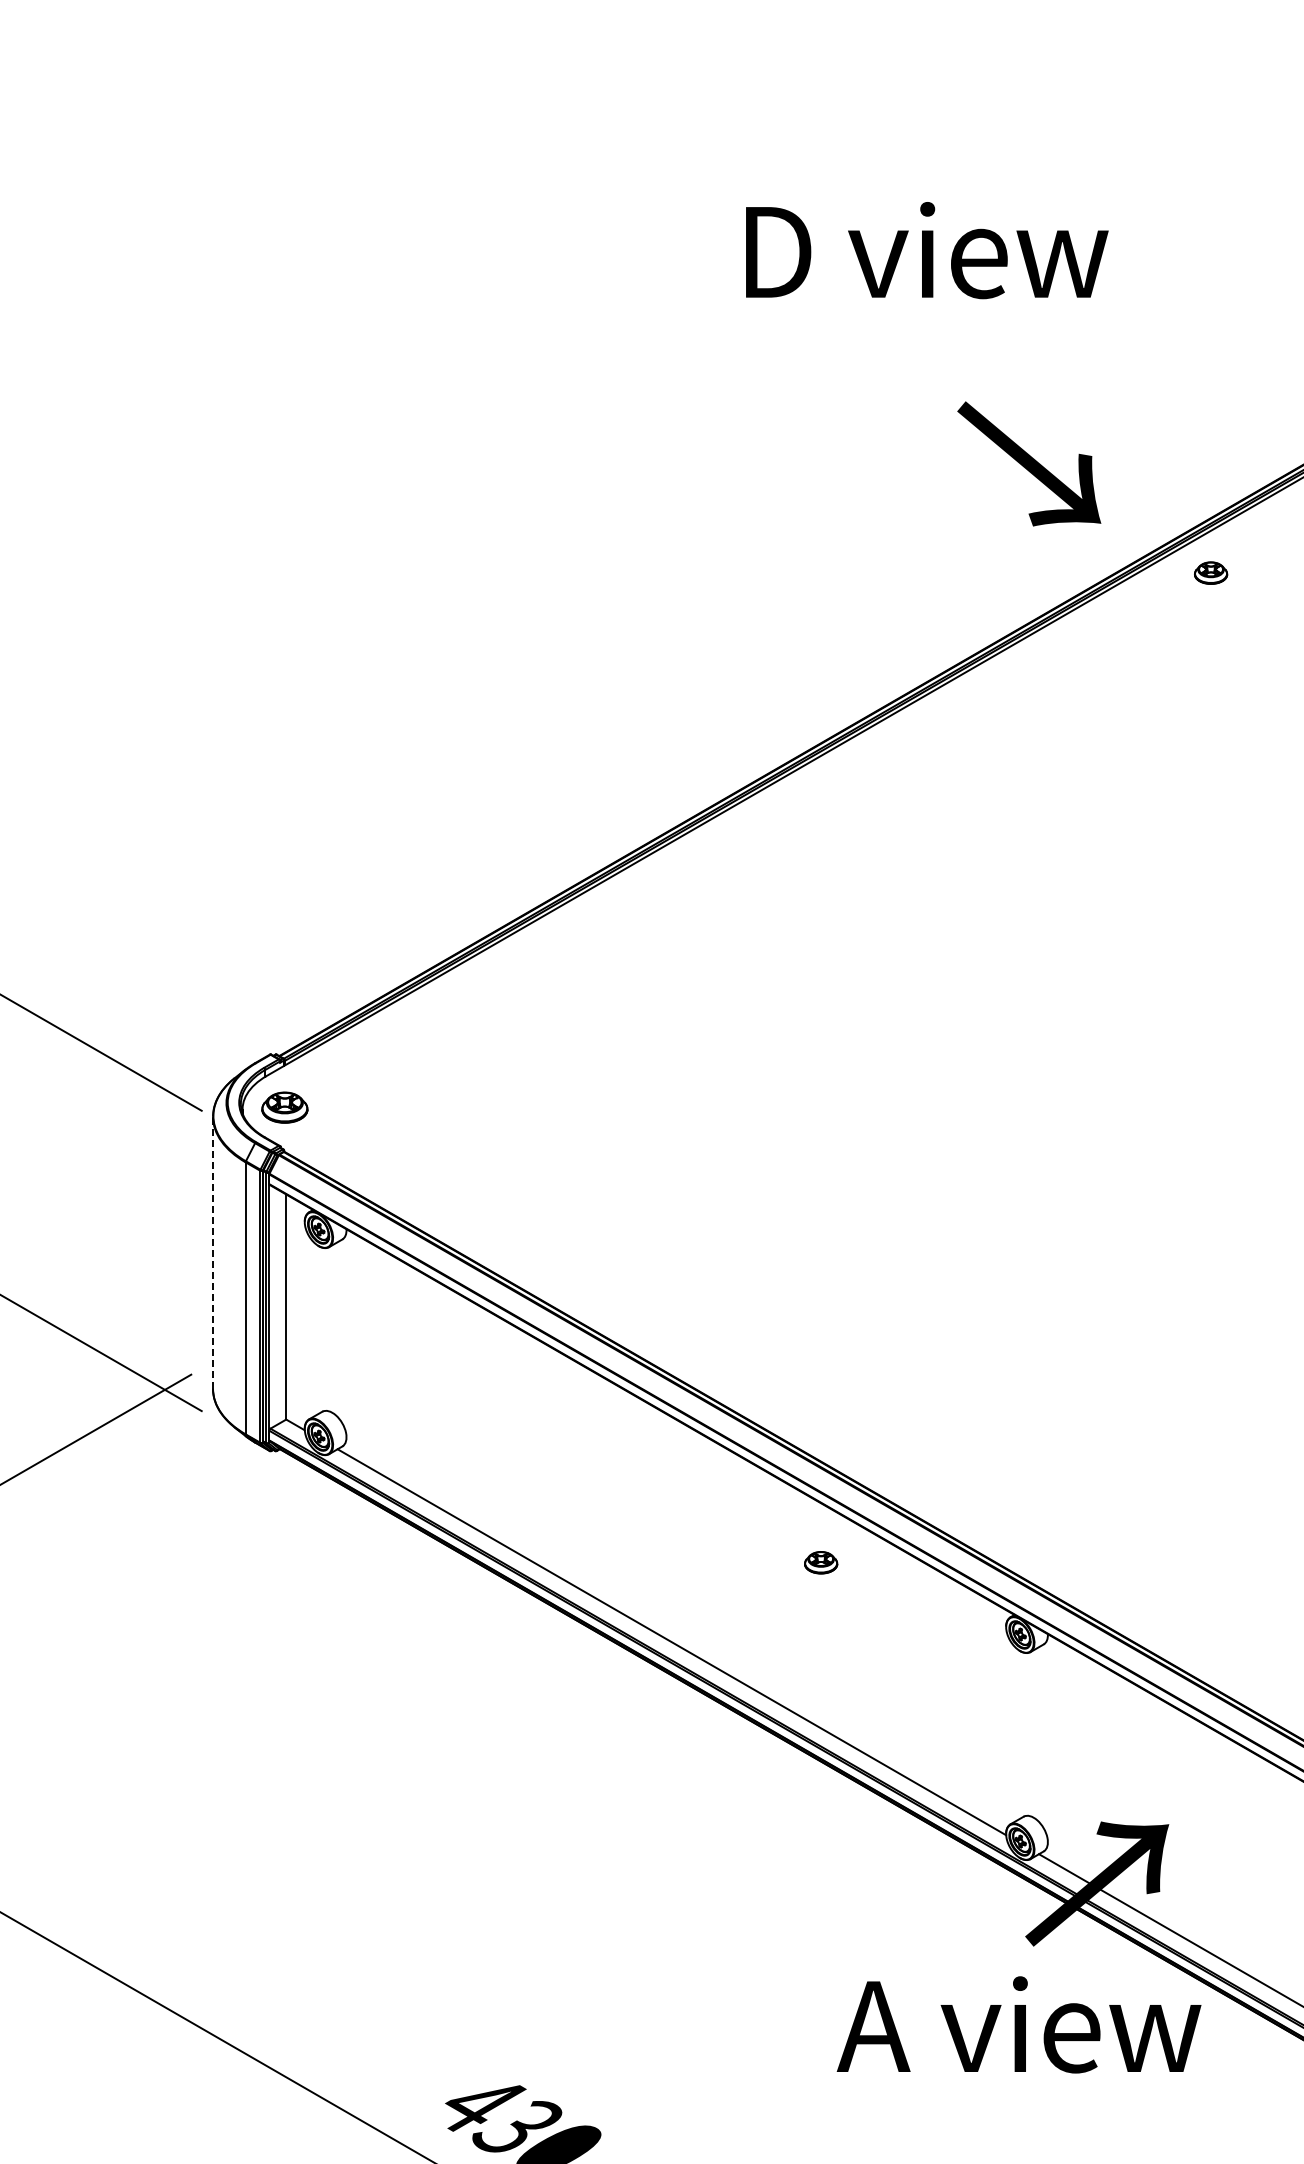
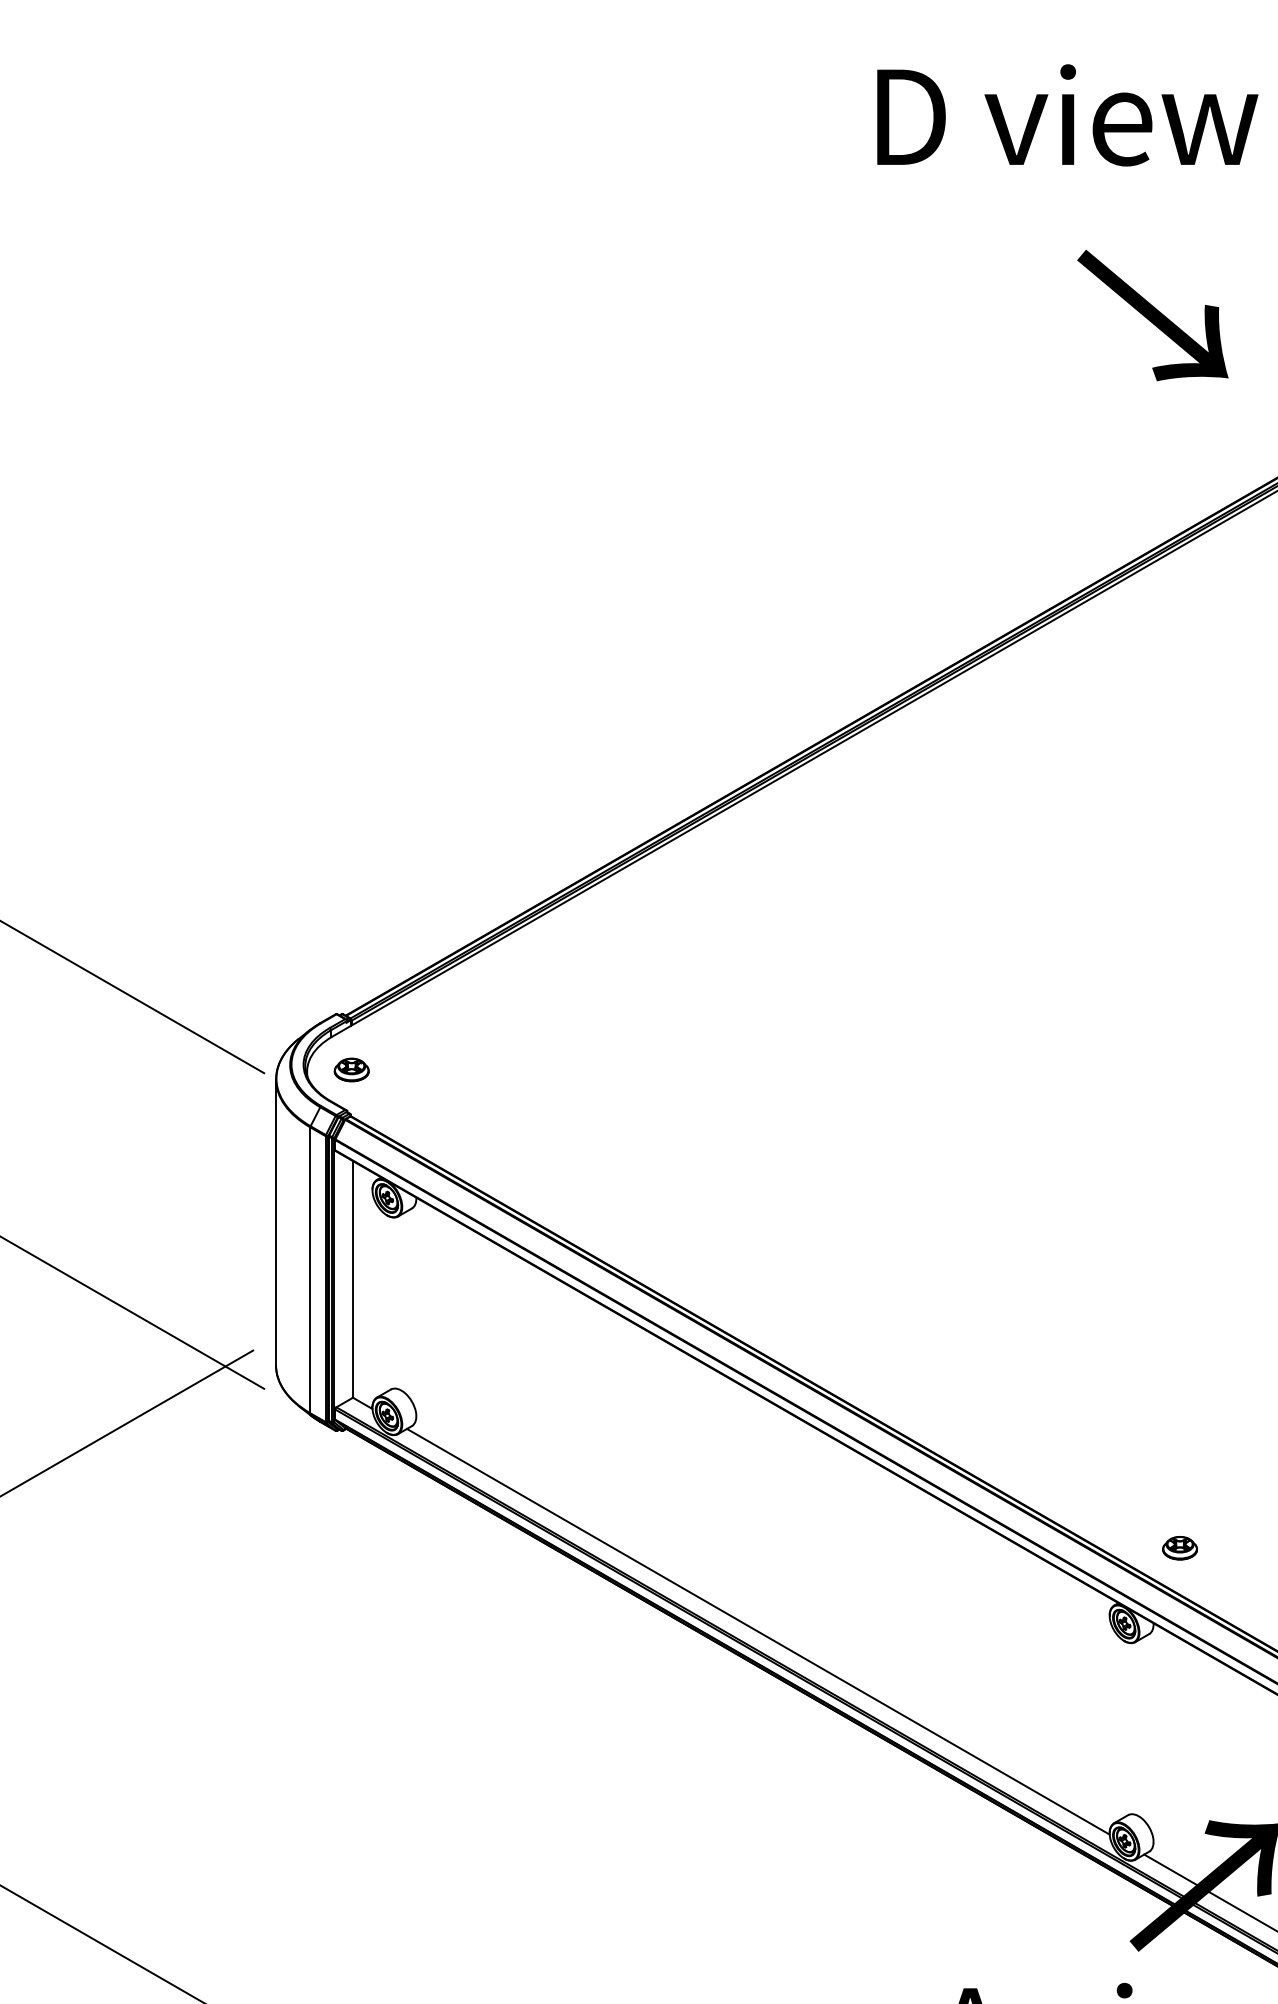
text: (927, 250) -> (1068, 115), moved
text: (1029, 463) -> (1153, 315), moved
part: (285, 1107) -> (352, 1069), size x0.71
line: (213, 1252) -> (276, 1222), dashed -> solid
part: (821, 1562) -> (1180, 1547), moved

